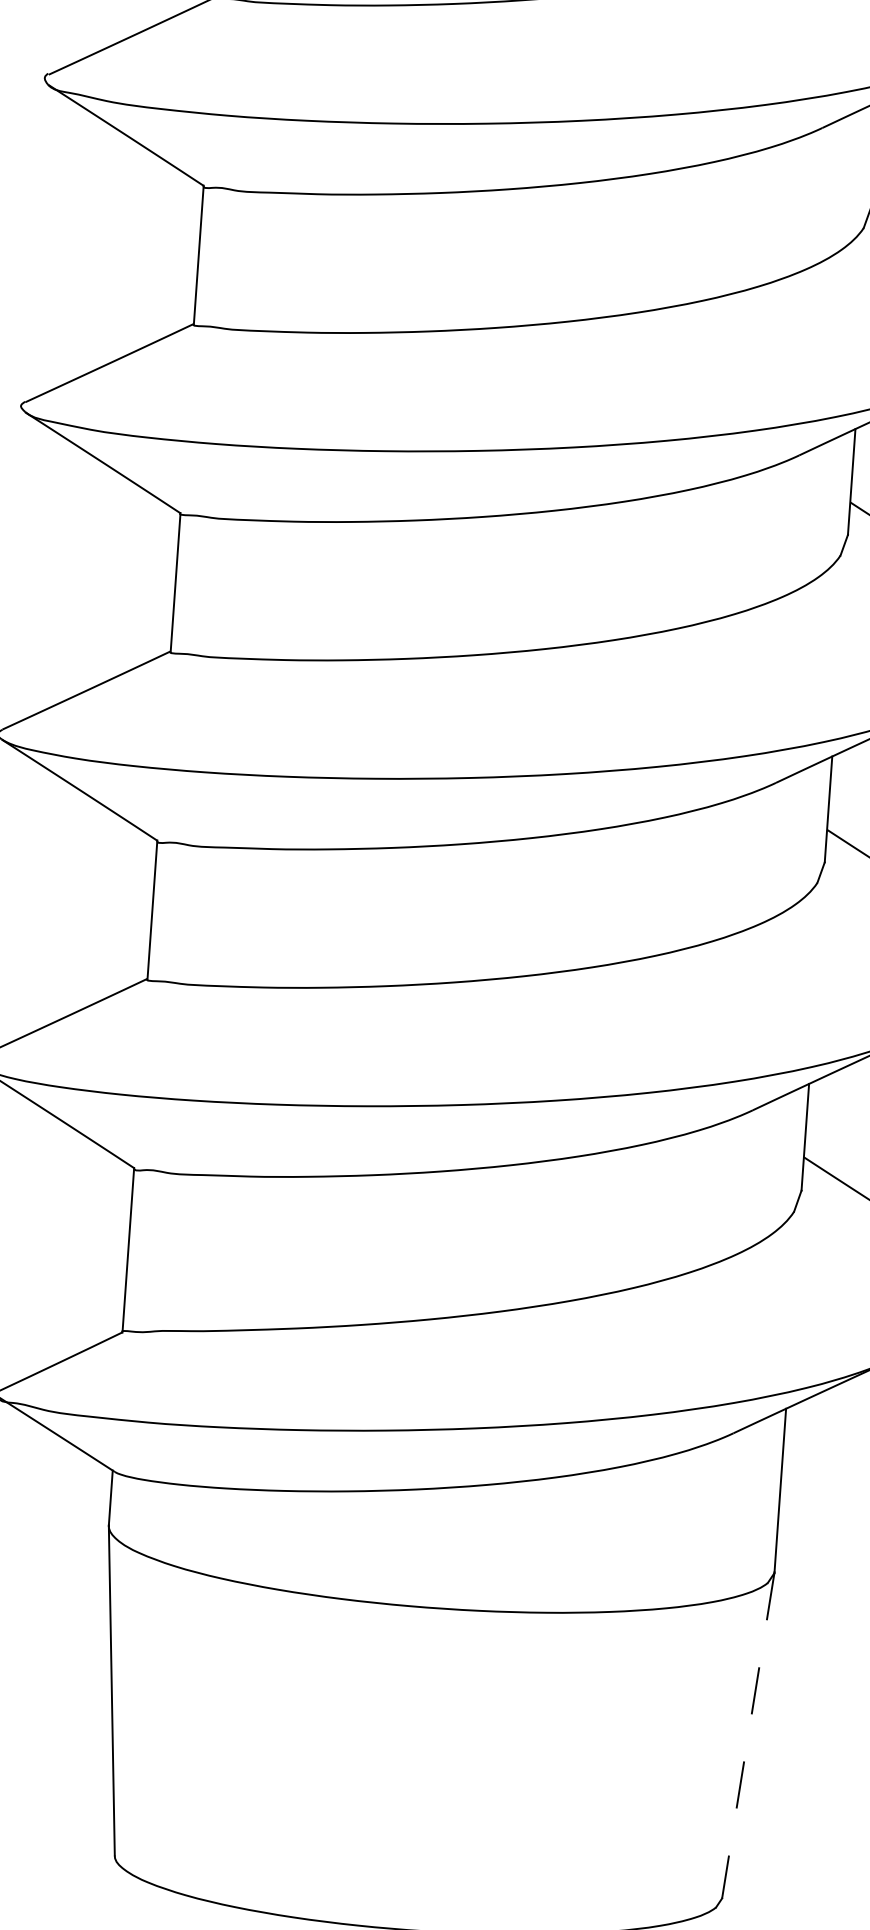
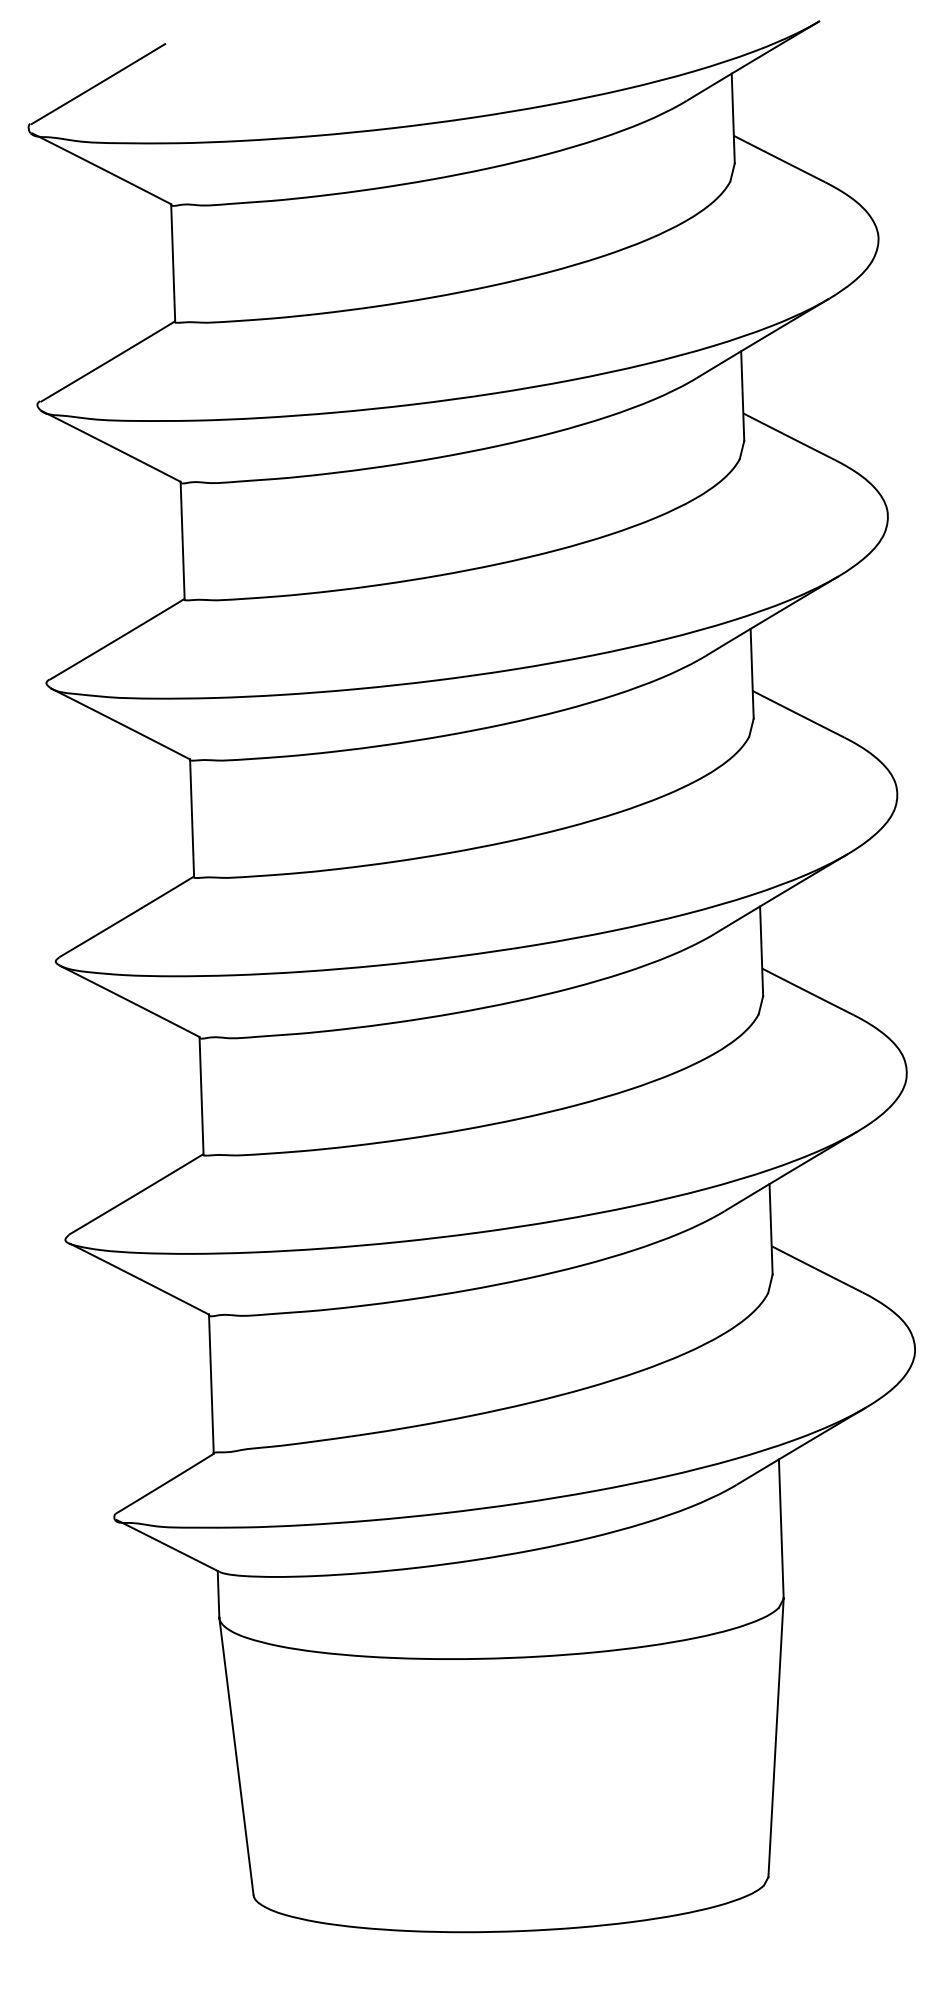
line: (748, 1736) -> (776, 1738), dashed -> solid

